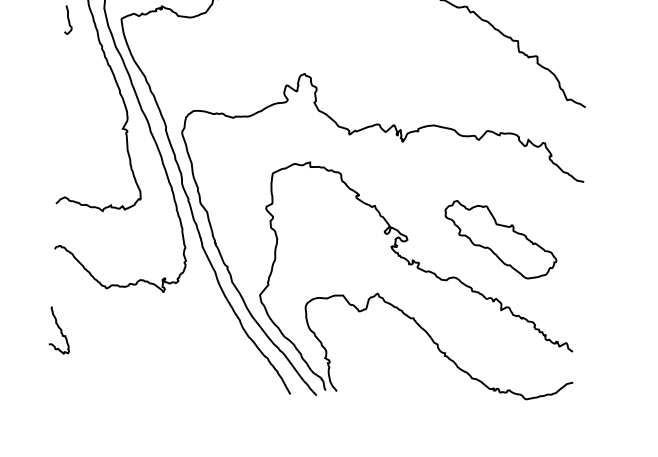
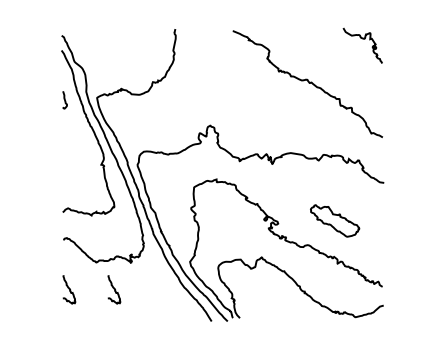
part: (499, 239) -> (334, 220), size x0.7
curve: (134, 333) -> (114, 289), added

